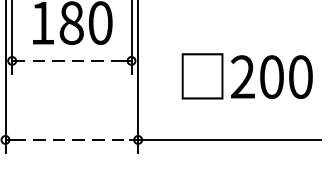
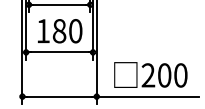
line: (71, 61) -> (59, 52), dashed -> solid
text: (246, 75) -> (150, 74), moved
line: (71, 139) -> (59, 96), dashed -> solid

